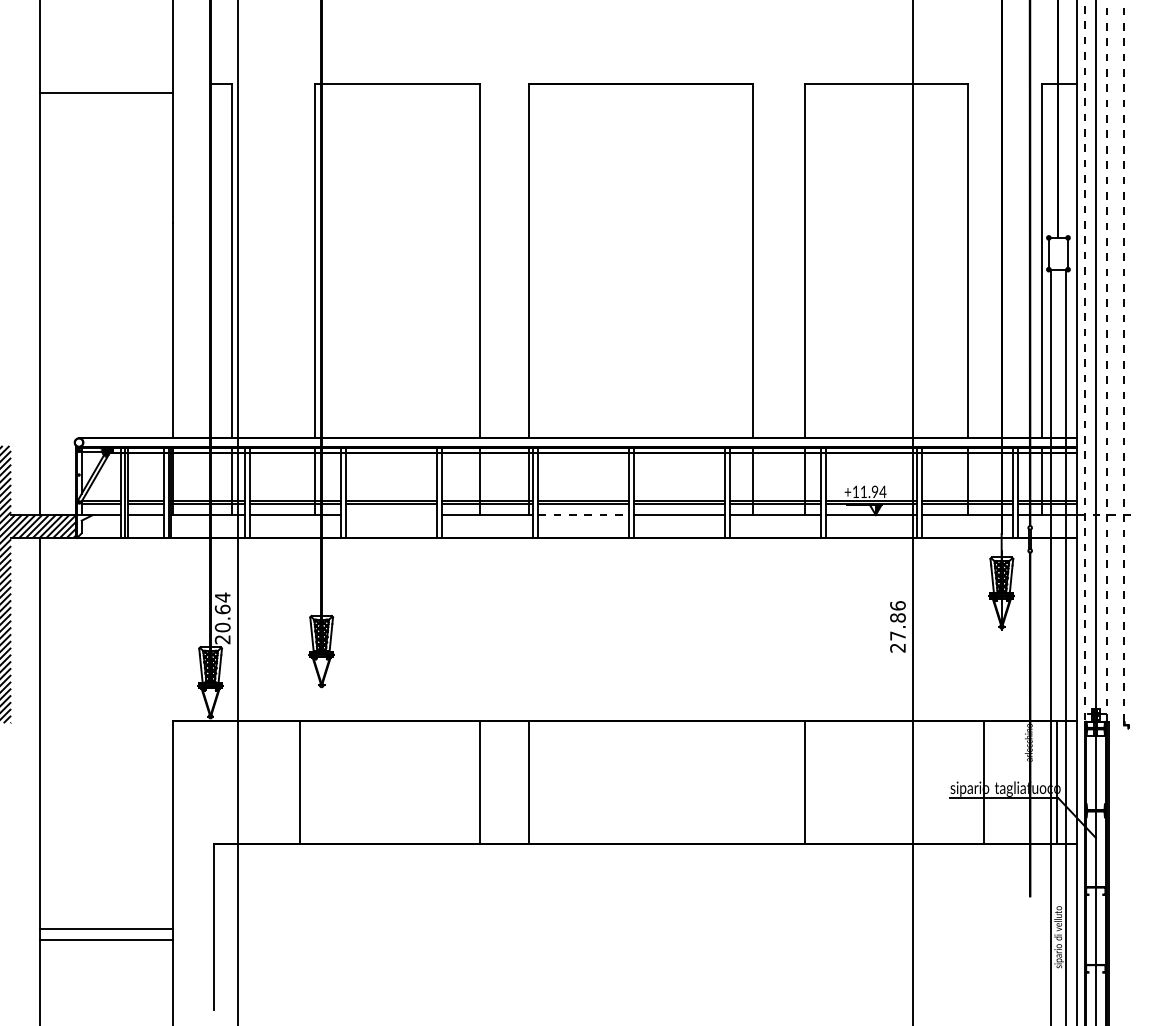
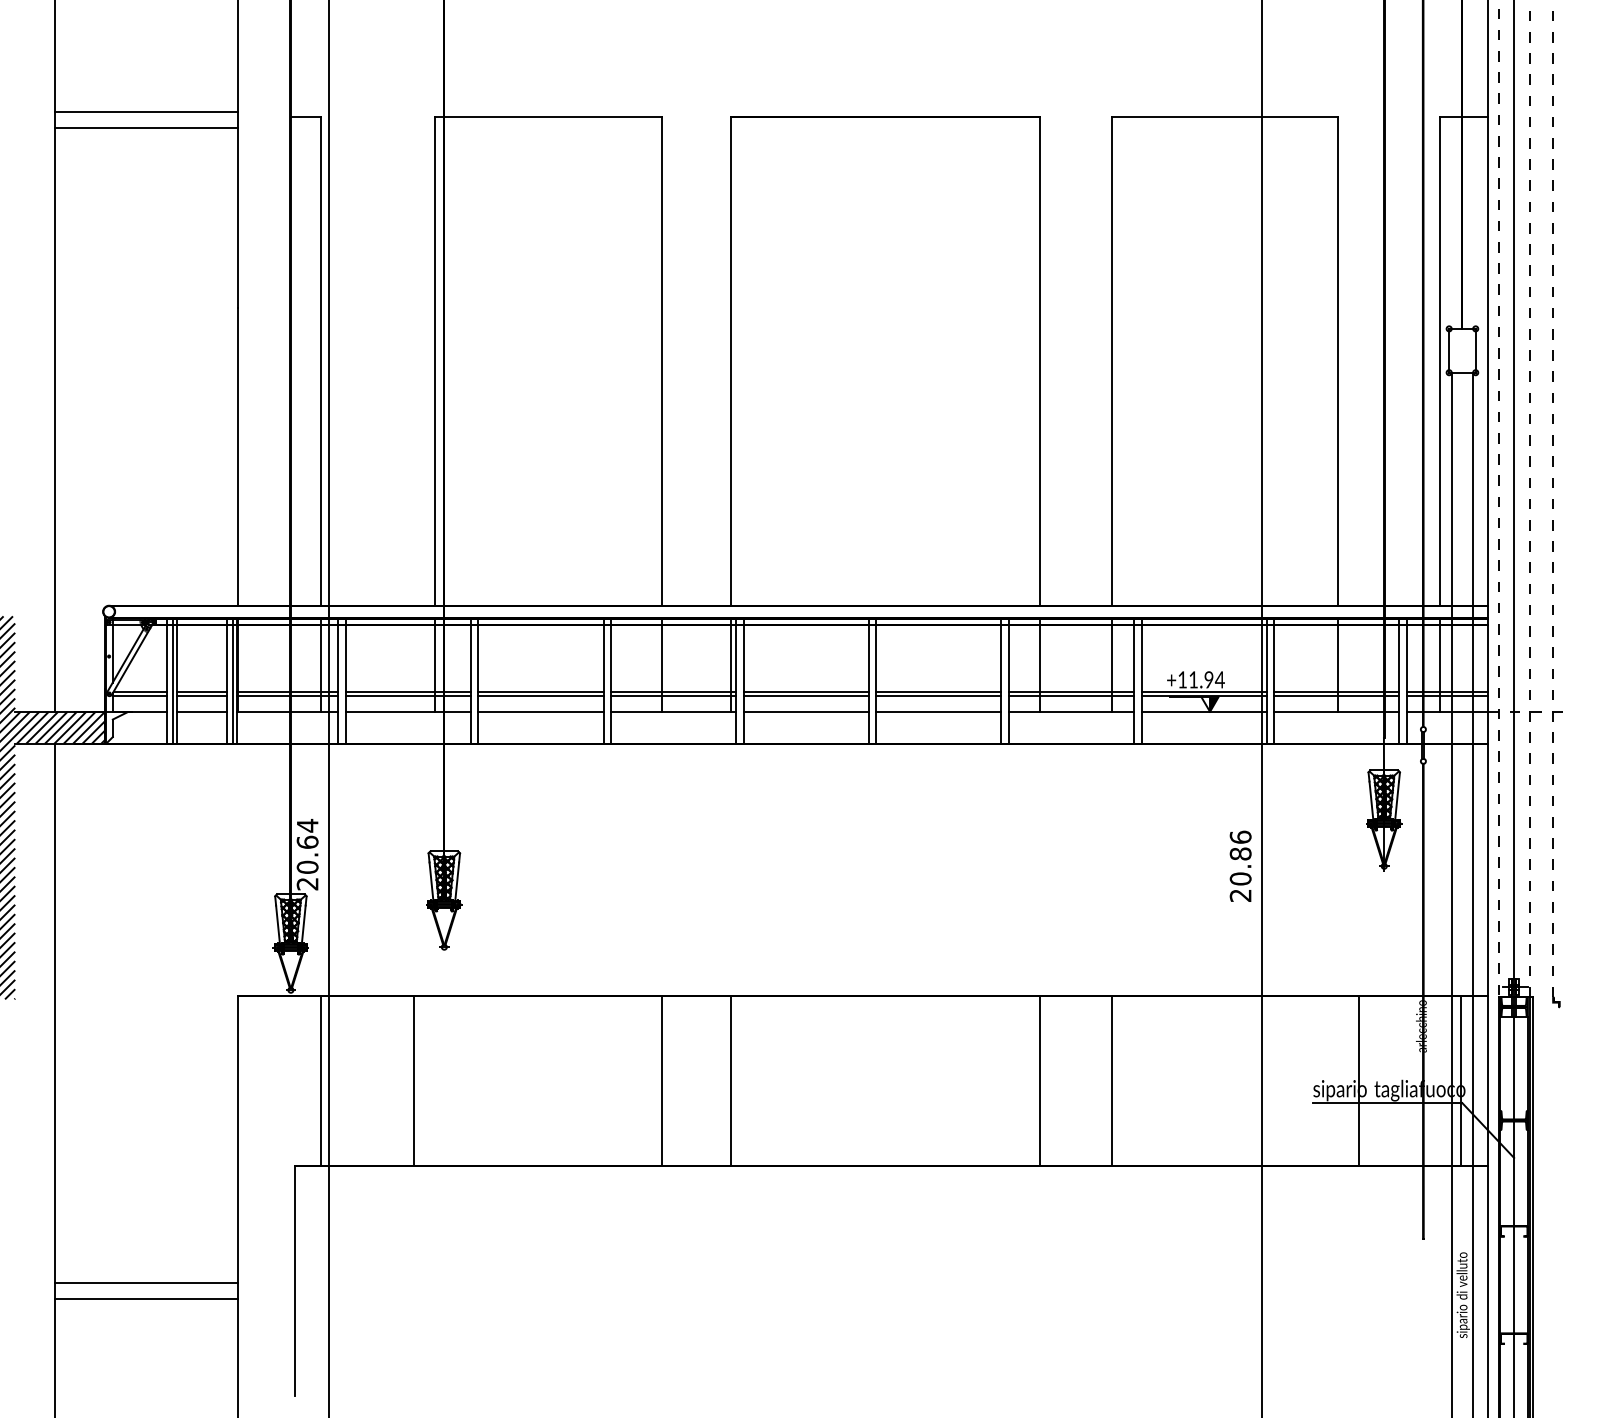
line: (105, 81) -> (145, 112), added
line: (391, 515) -> (540, 712), added
line: (584, 515) -> (807, 712), dashed -> solid
text: (897, 635) -> (1240, 878), 27.86 -> 20.86
line: (232, 781) -> (321, 1080), added
line: (752, 781) -> (1039, 1080), added

